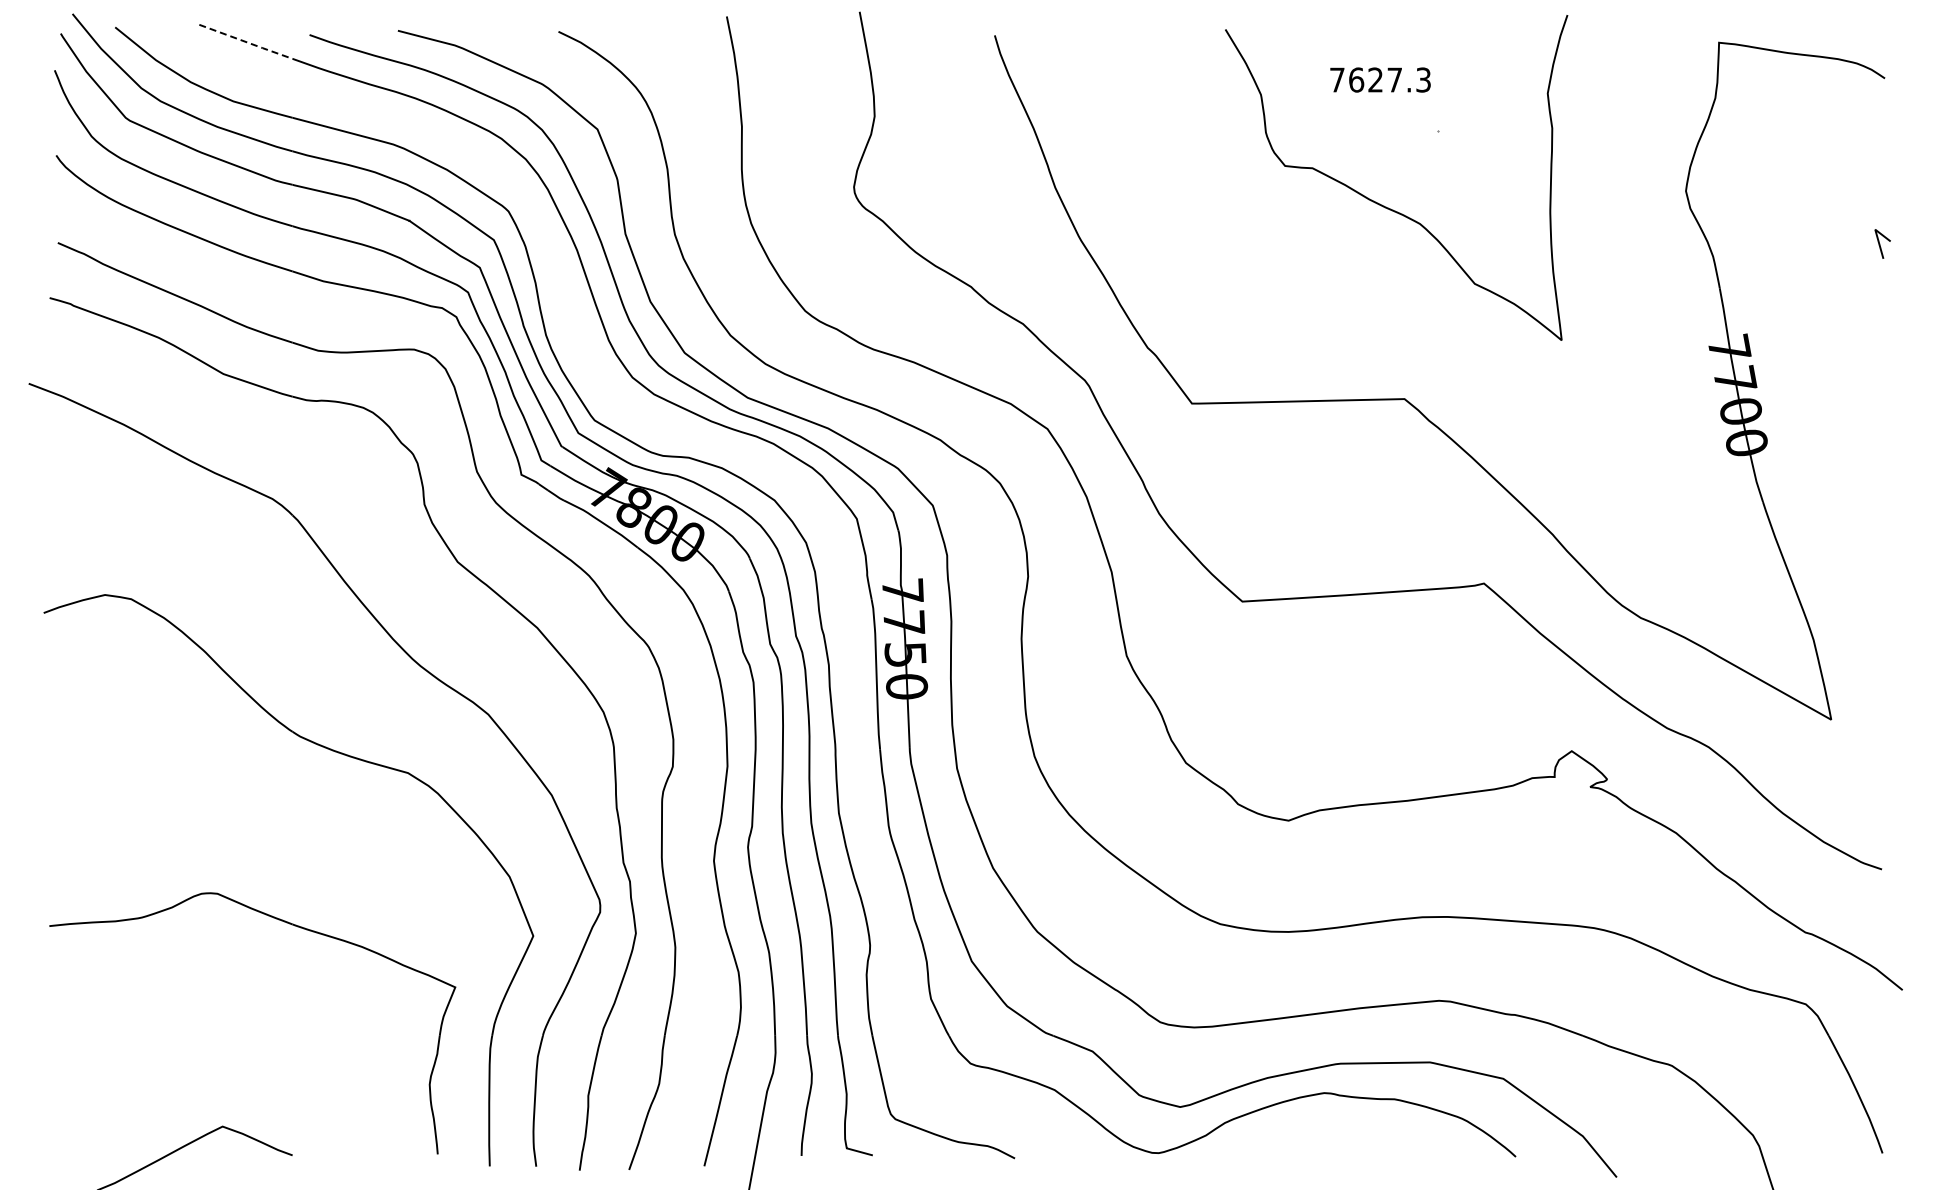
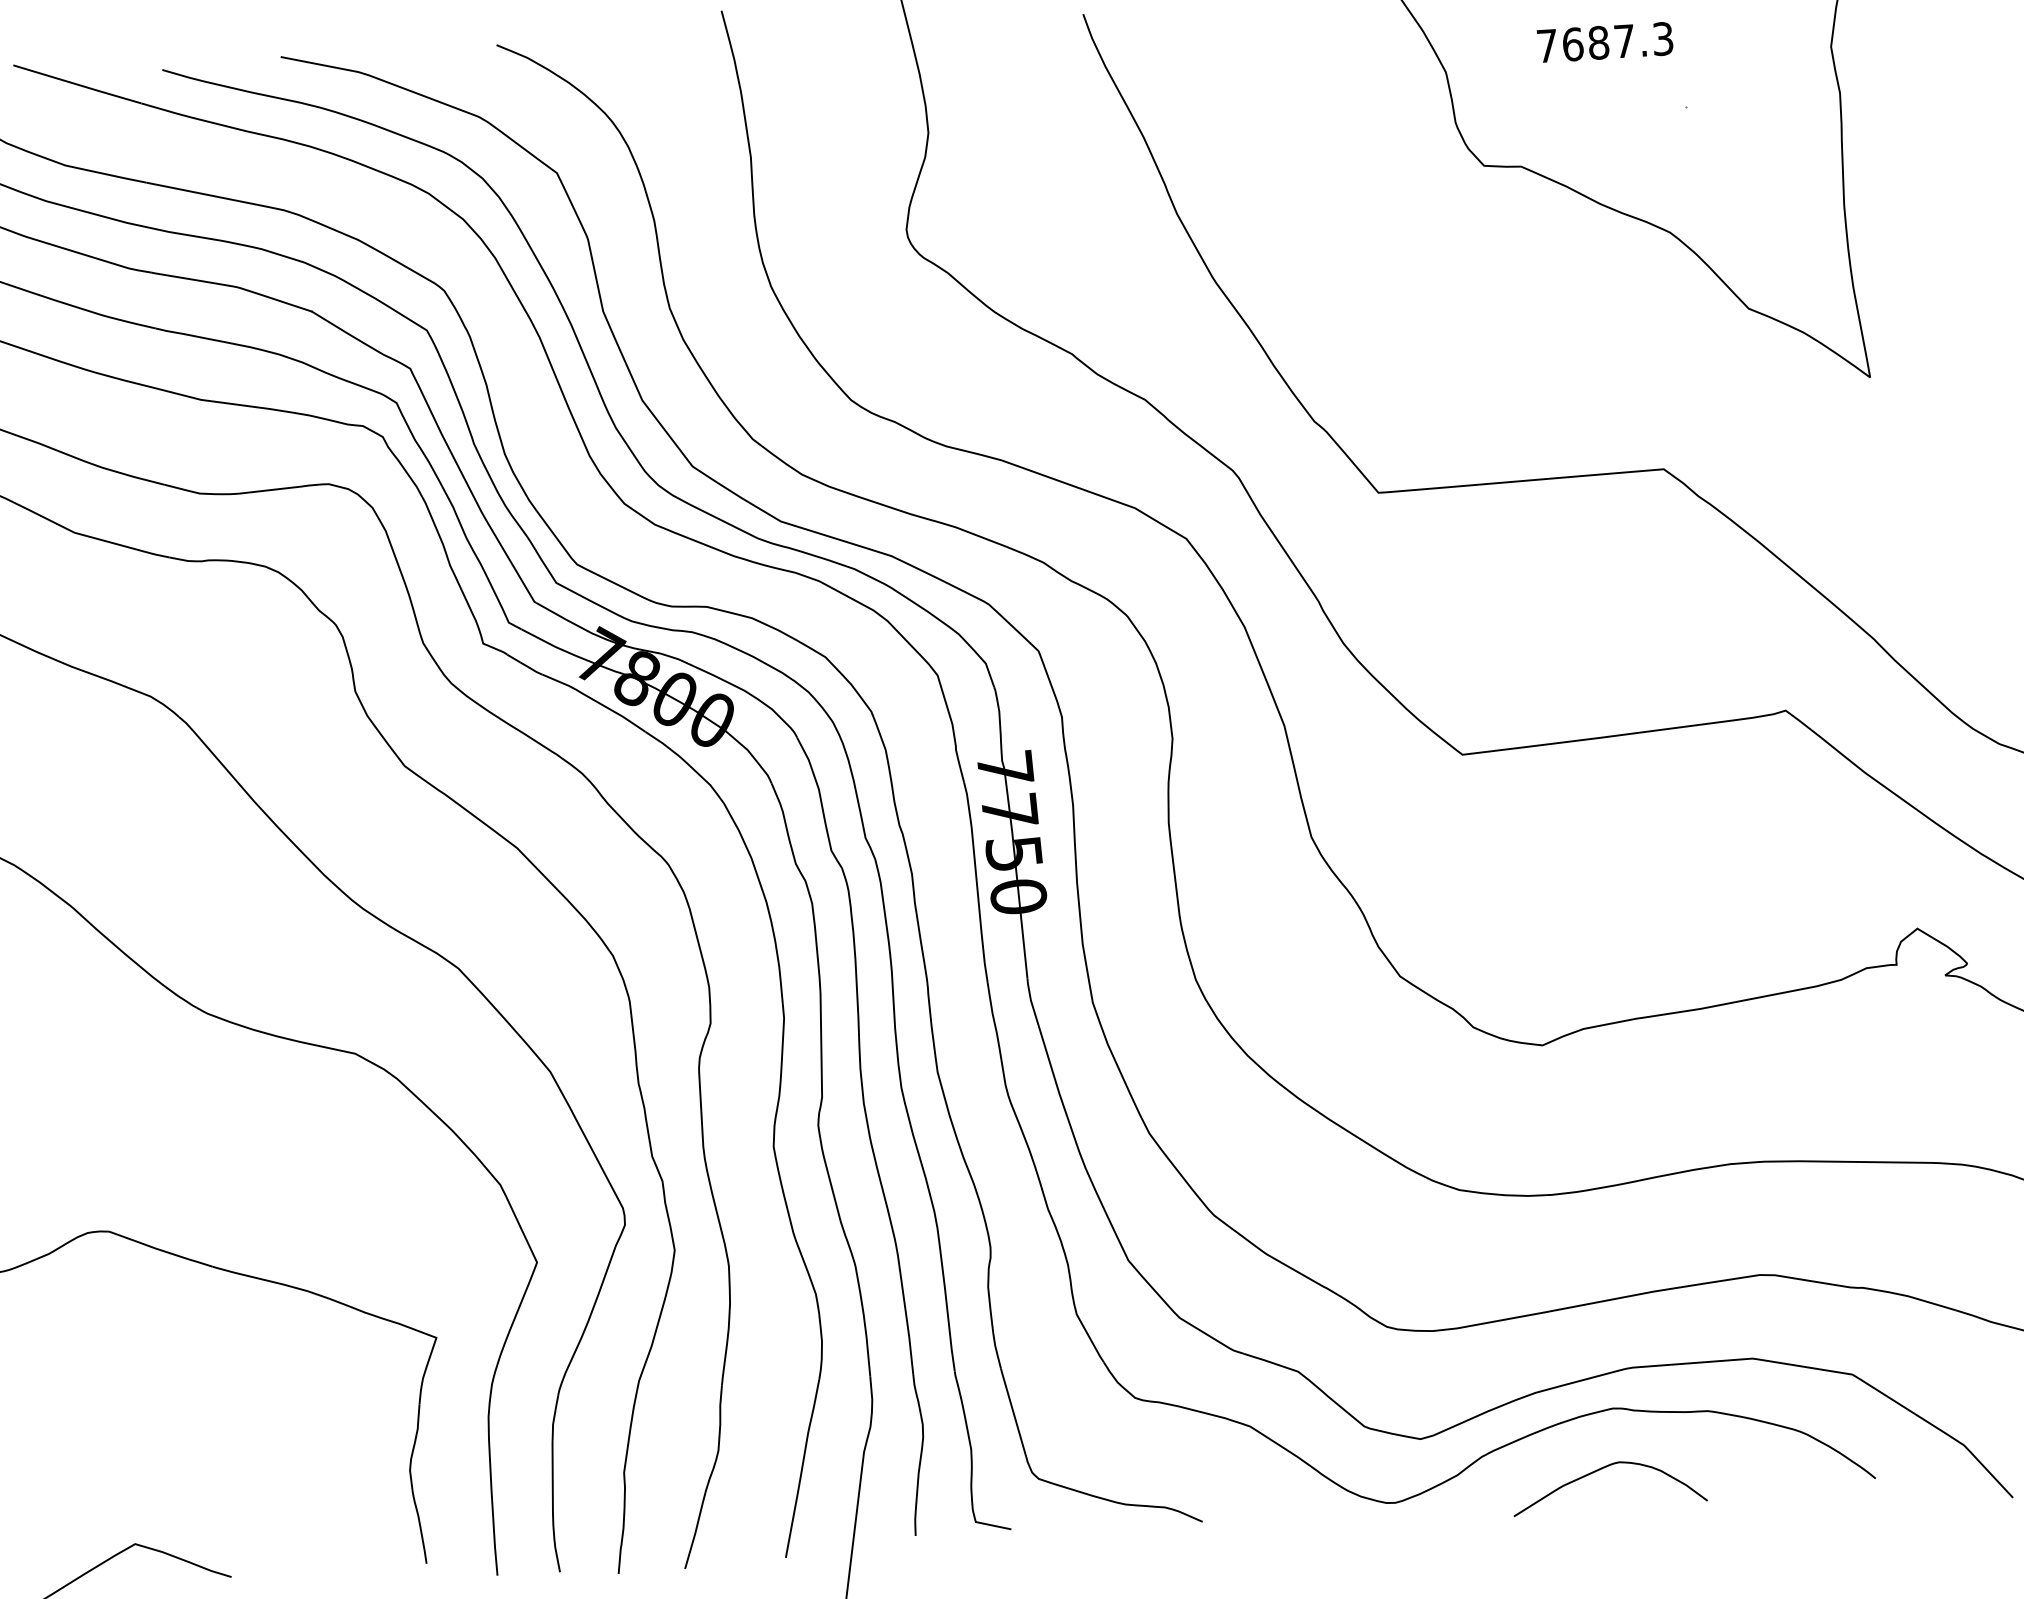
line: (246, 42) -> (78, 85), dashed -> solid
text: (1375, 79) -> (1598, 42), 7627.3 -> 7687.3
curve: (1312, 1138) -> (1600, 1470), added

